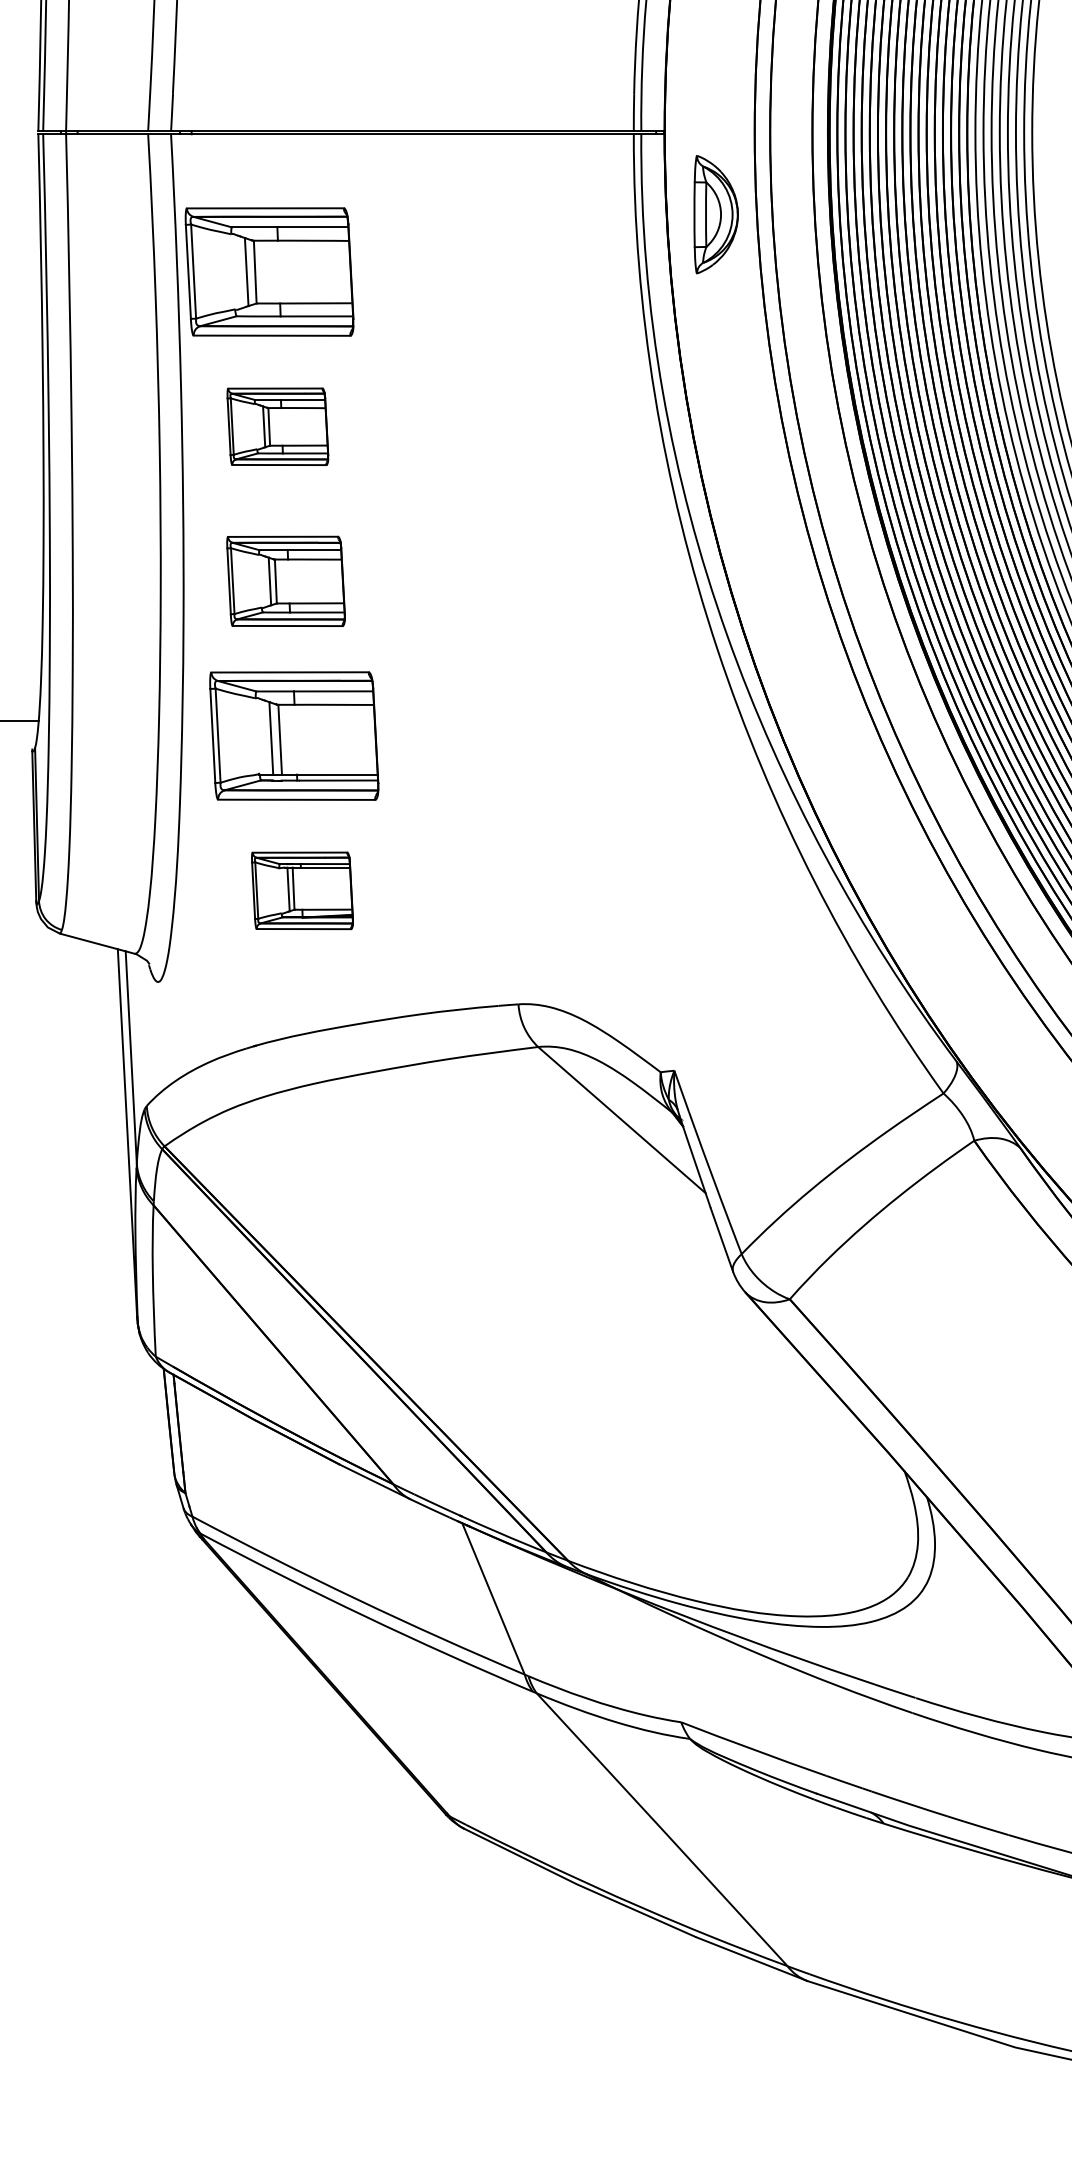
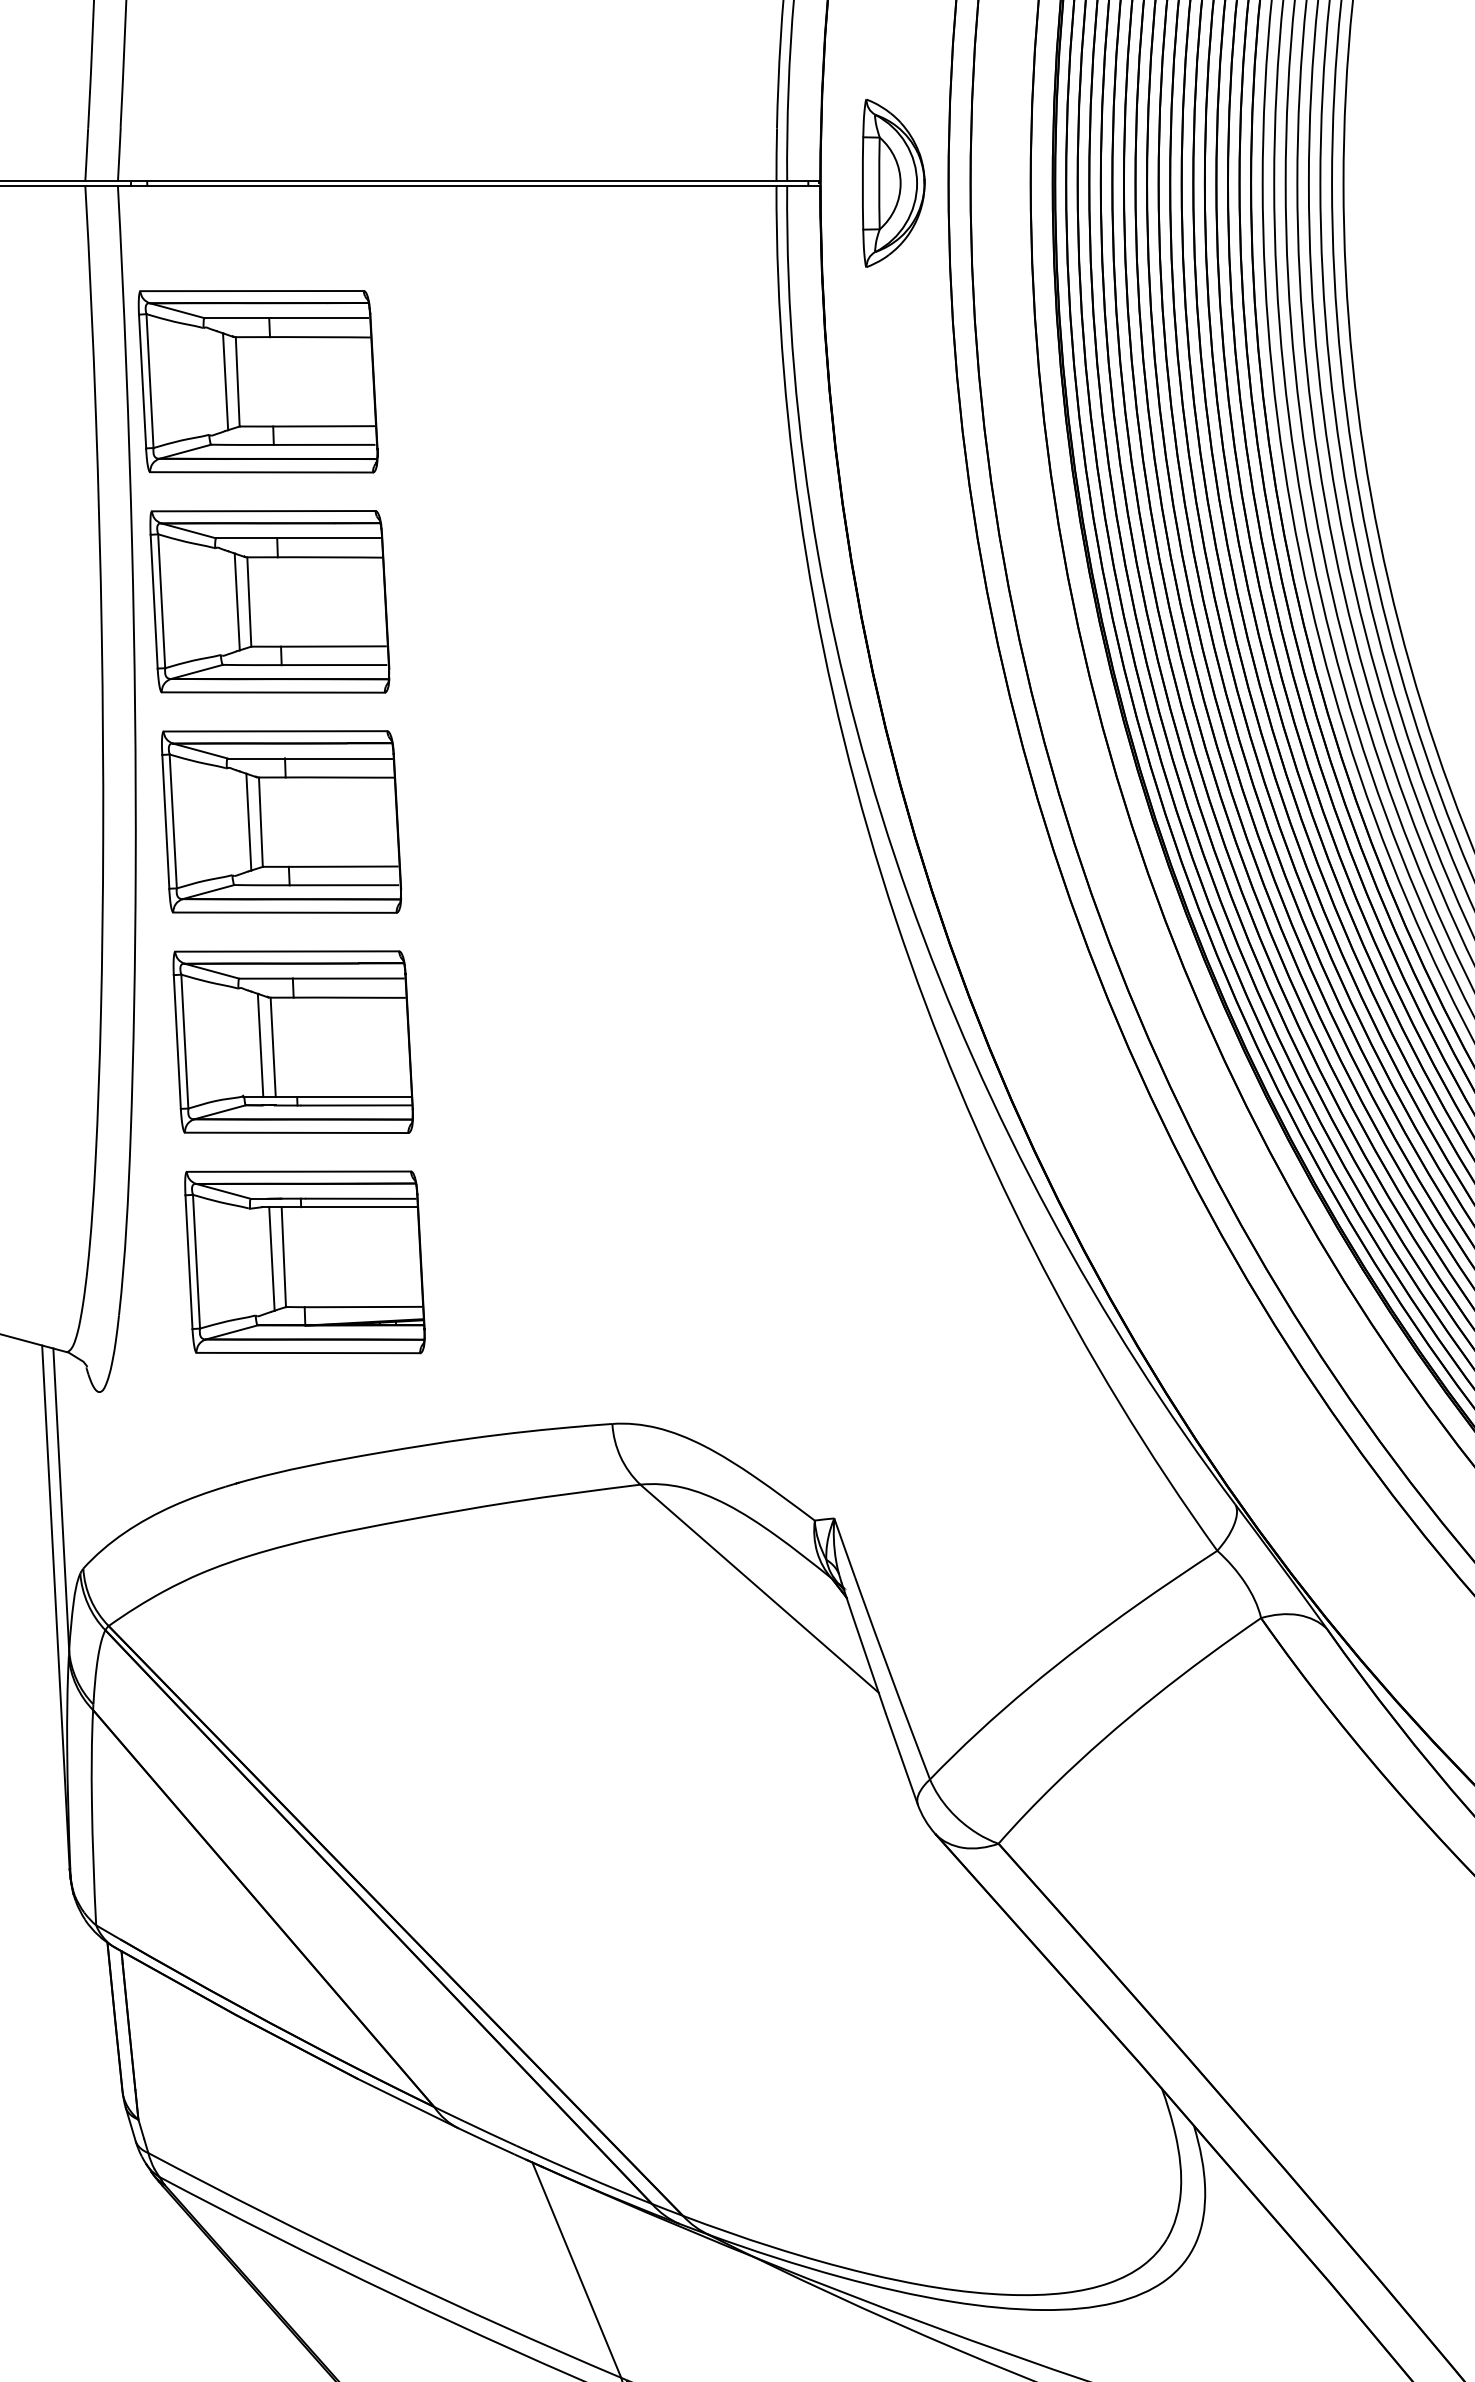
part: (715, 214) -> (892, 183), moved
part: (277, 426) -> (269, 601), size x1.67
part: (285, 581) -> (280, 822), size x1.43
part: (302, 890) -> (304, 1261), size x1.67

